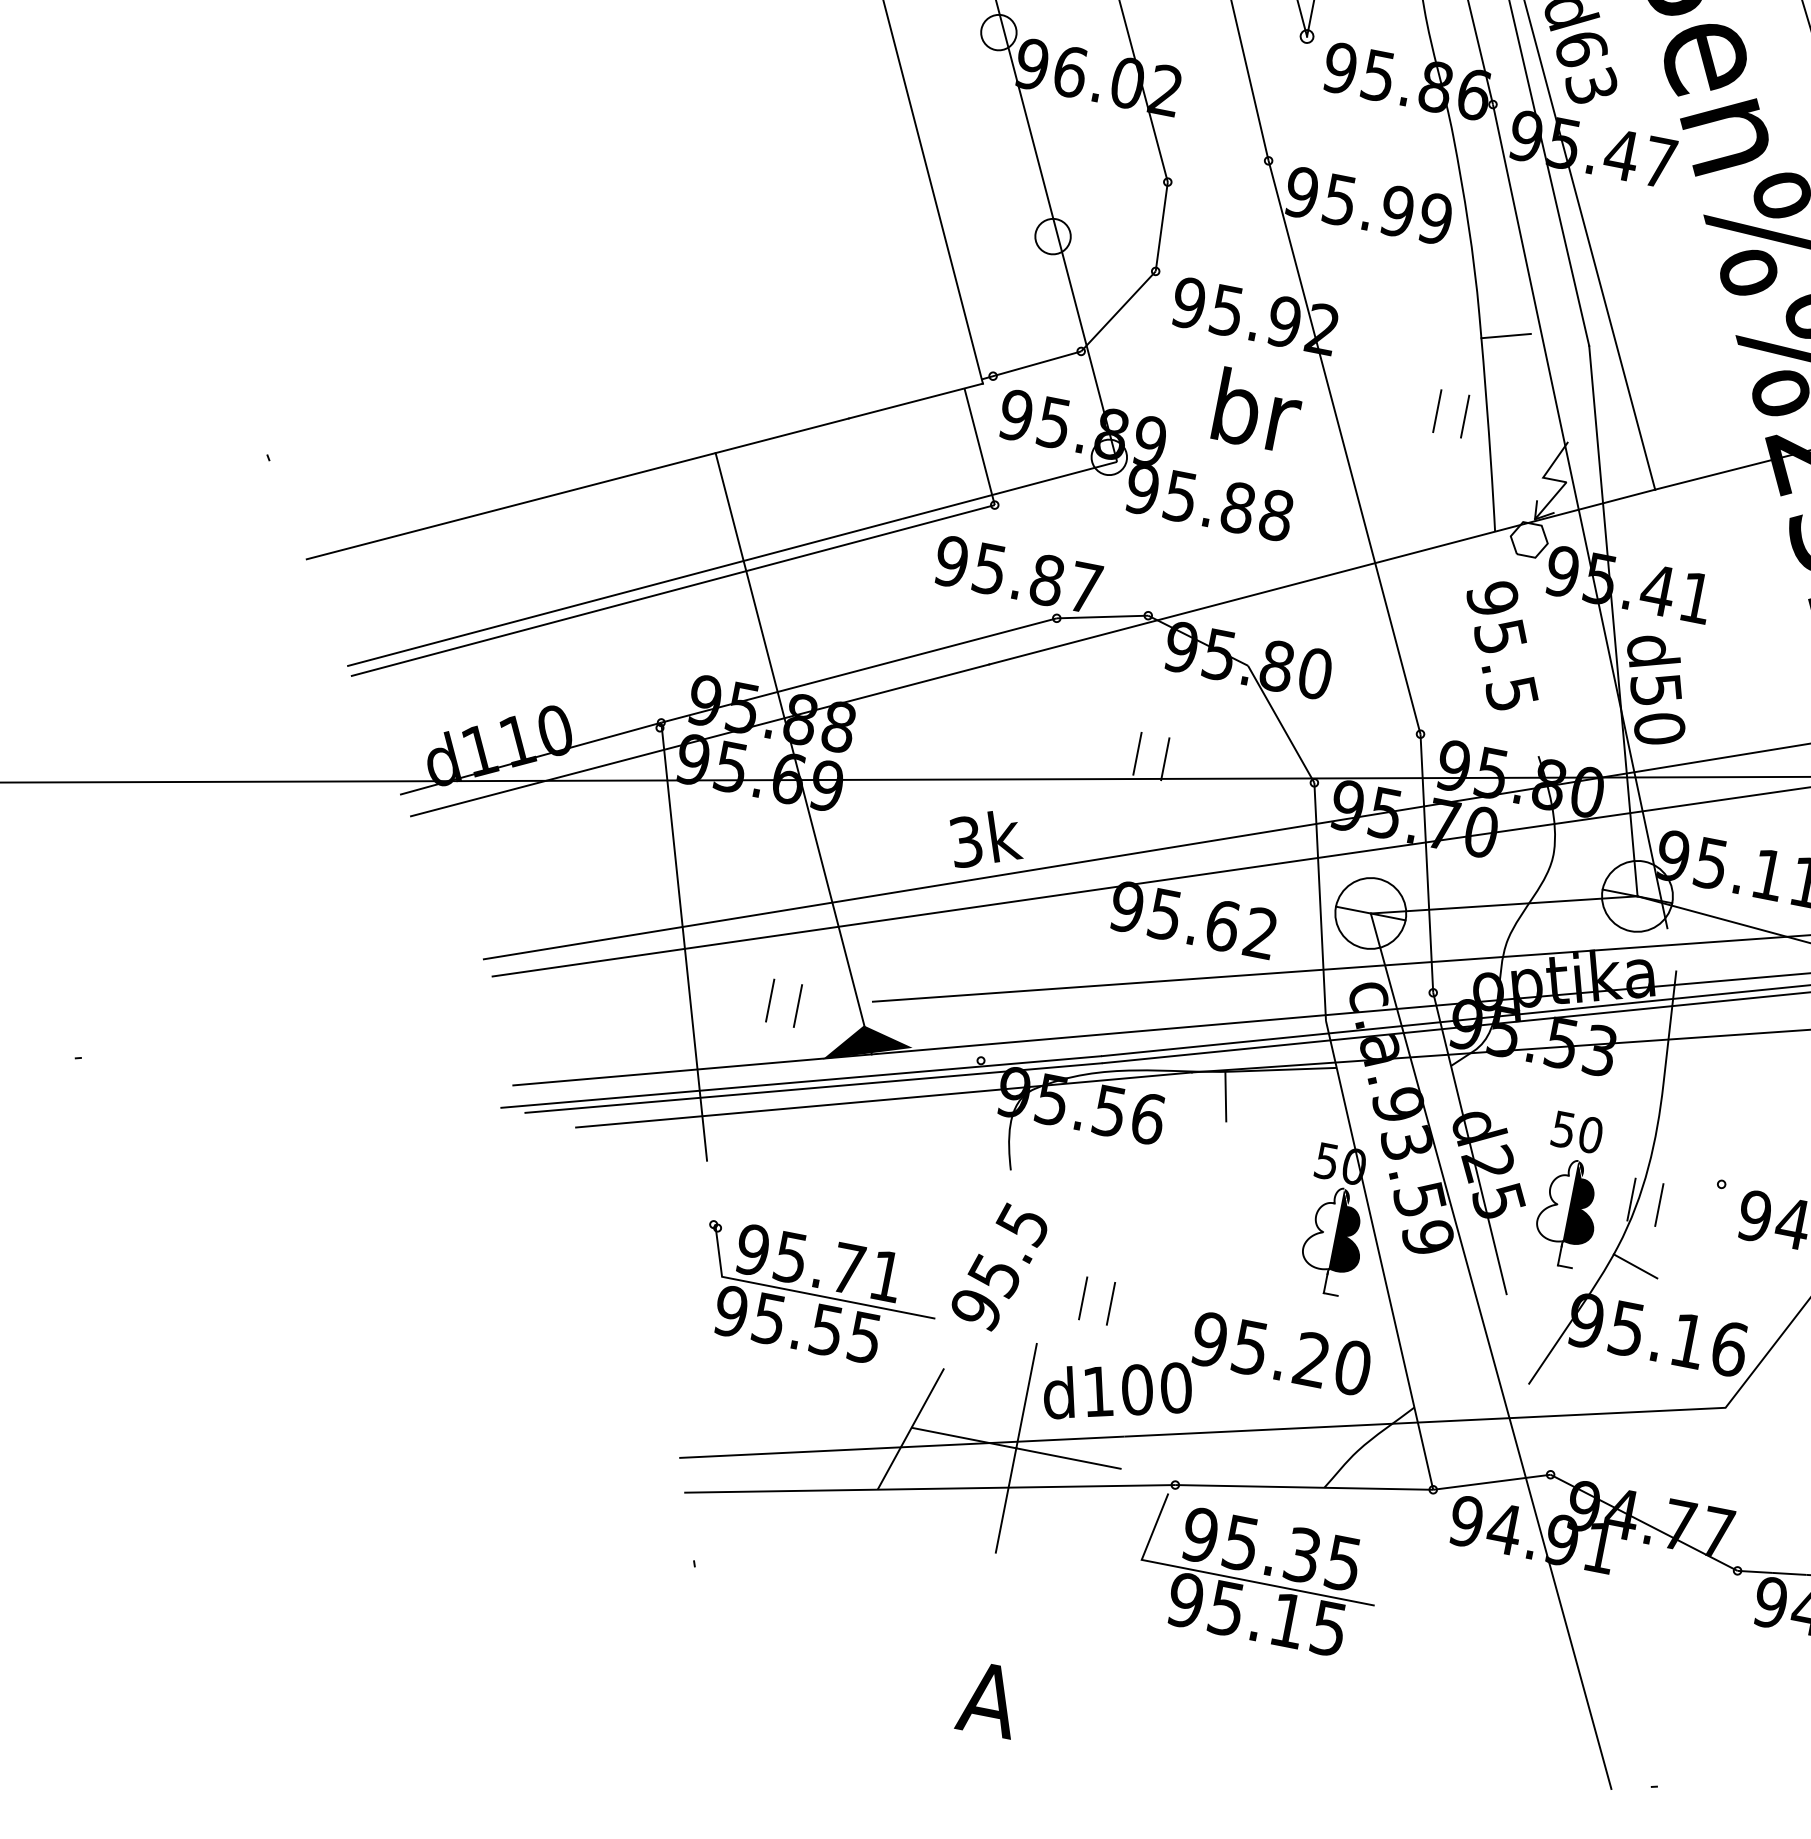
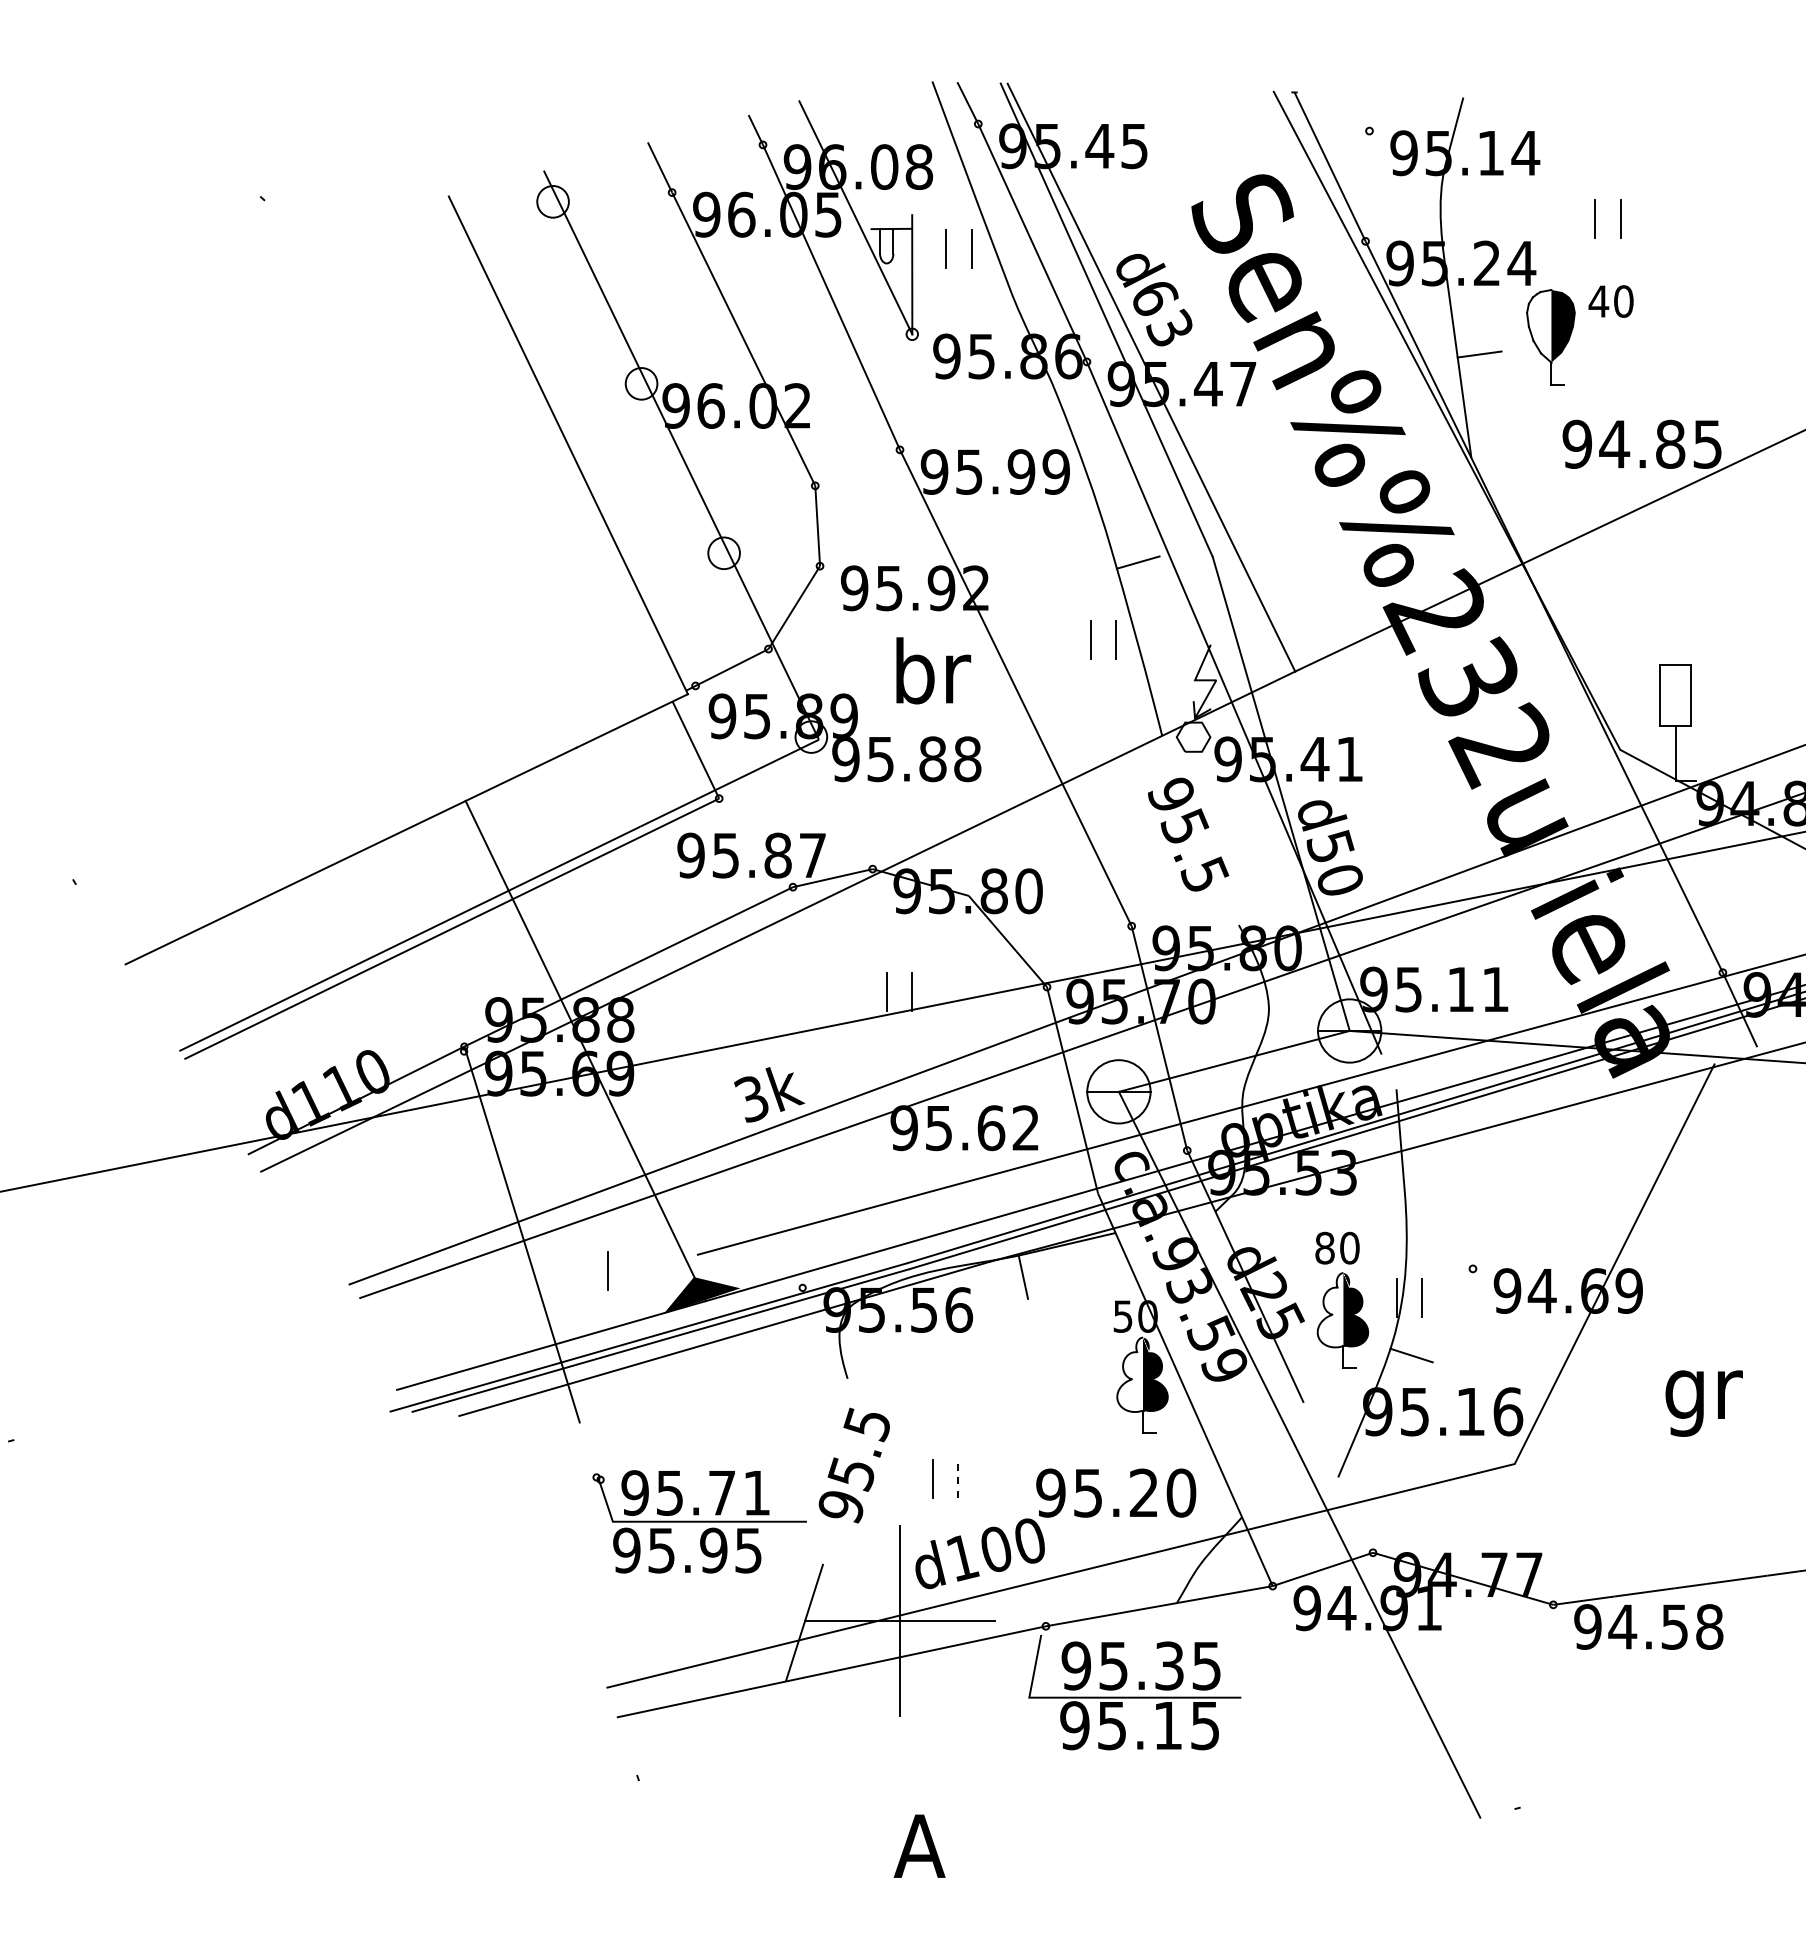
line: (797, 1006) -> (632, 1271), removed
text: (1563, 1128) -> (1324, 1247), 50 -> 80
line: (1111, 1303) -> (958, 1478), solid -> dashed
text: (826, 1330) -> (713, 1550), 95.55 -> 95.95

